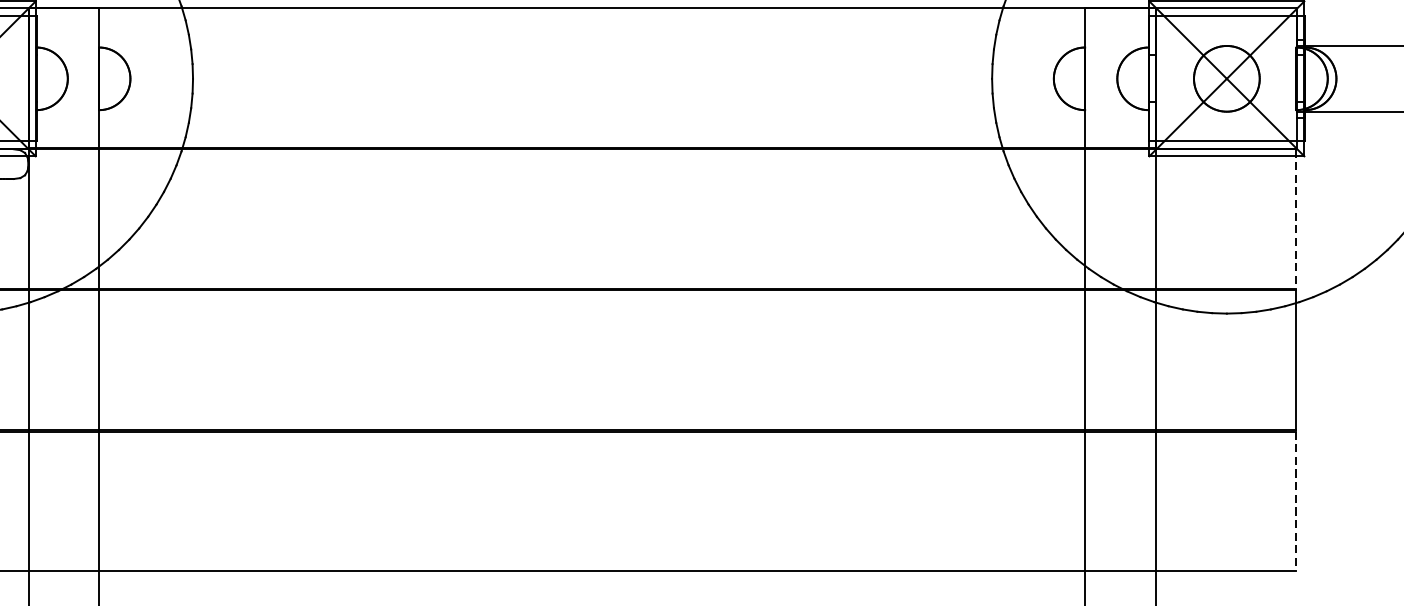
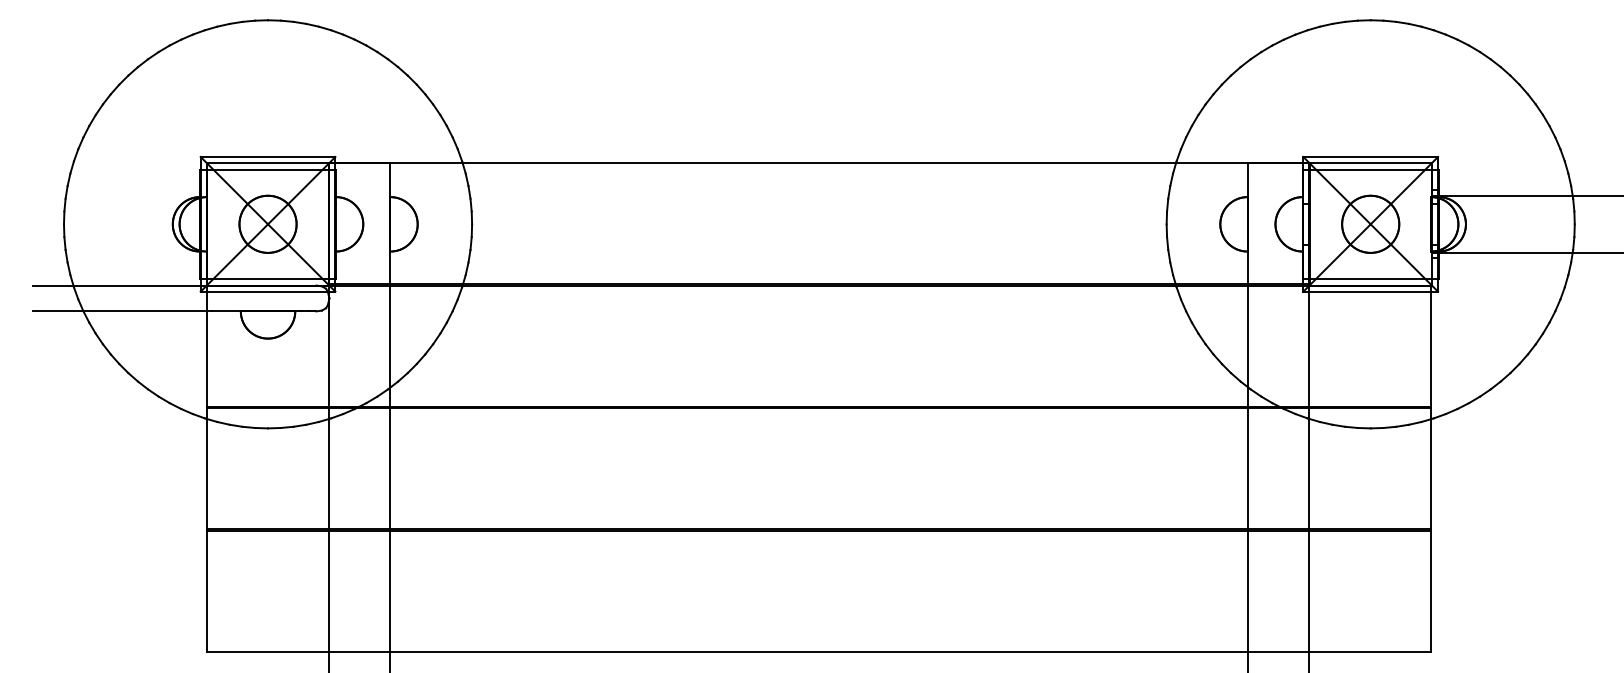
line: (1296, 219) -> (1431, 346), dashed -> solid
line: (1296, 501) -> (1431, 591), dashed -> solid

